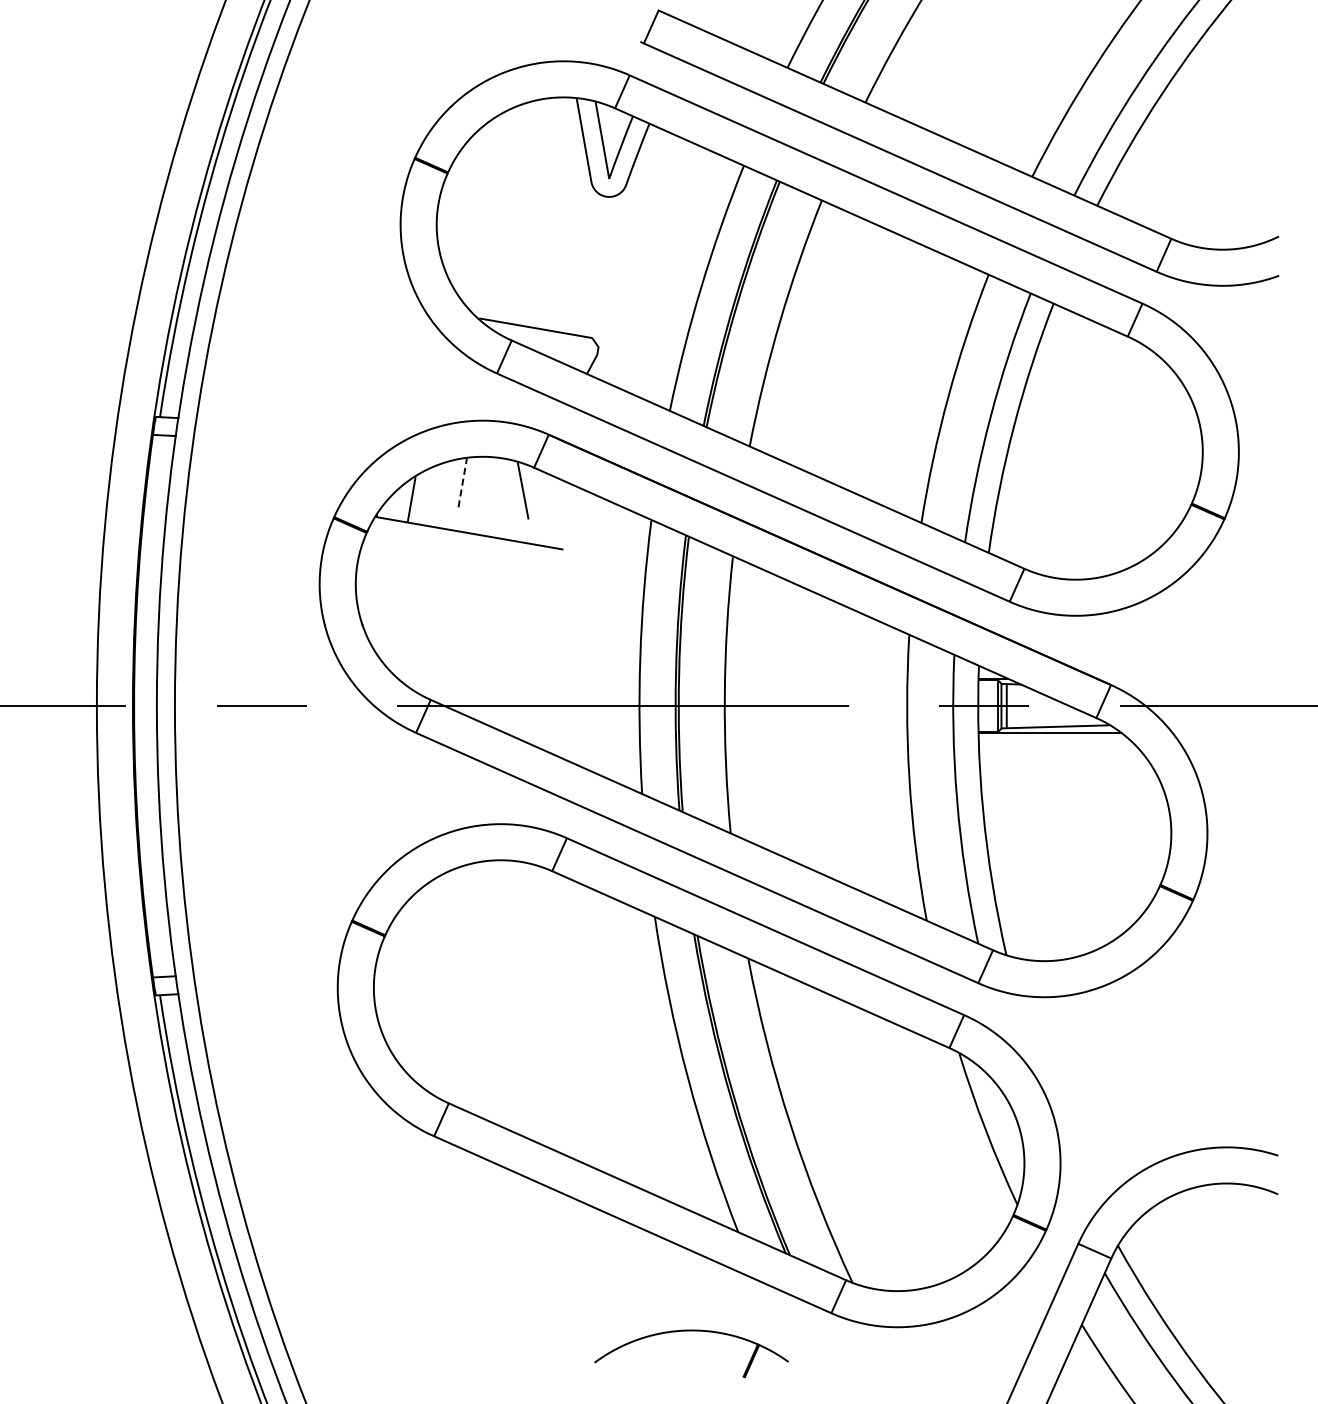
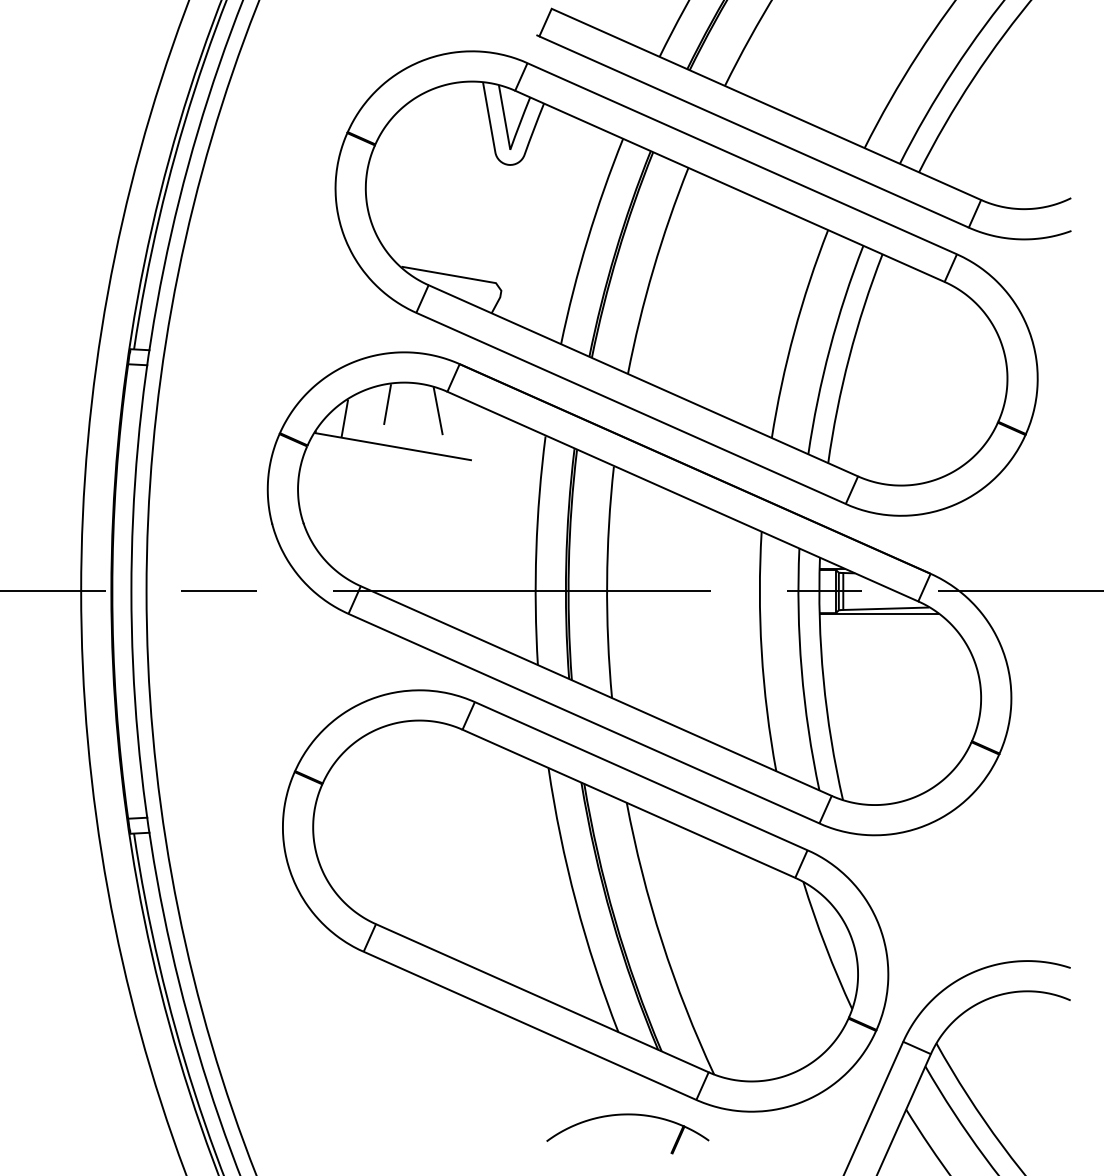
line: (462, 483) -> (387, 404), dashed -> solid
part: (691, 1331) -> (627, 1115), moved

